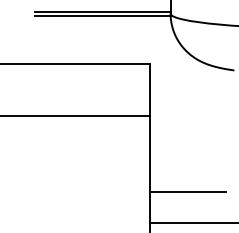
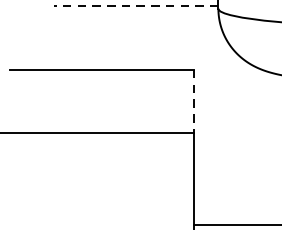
line: (102, 11) -> (135, 6), solid -> dashed
line: (102, 16) -> (135, 12), removed
line: (150, 90) -> (194, 101), solid -> dashed

